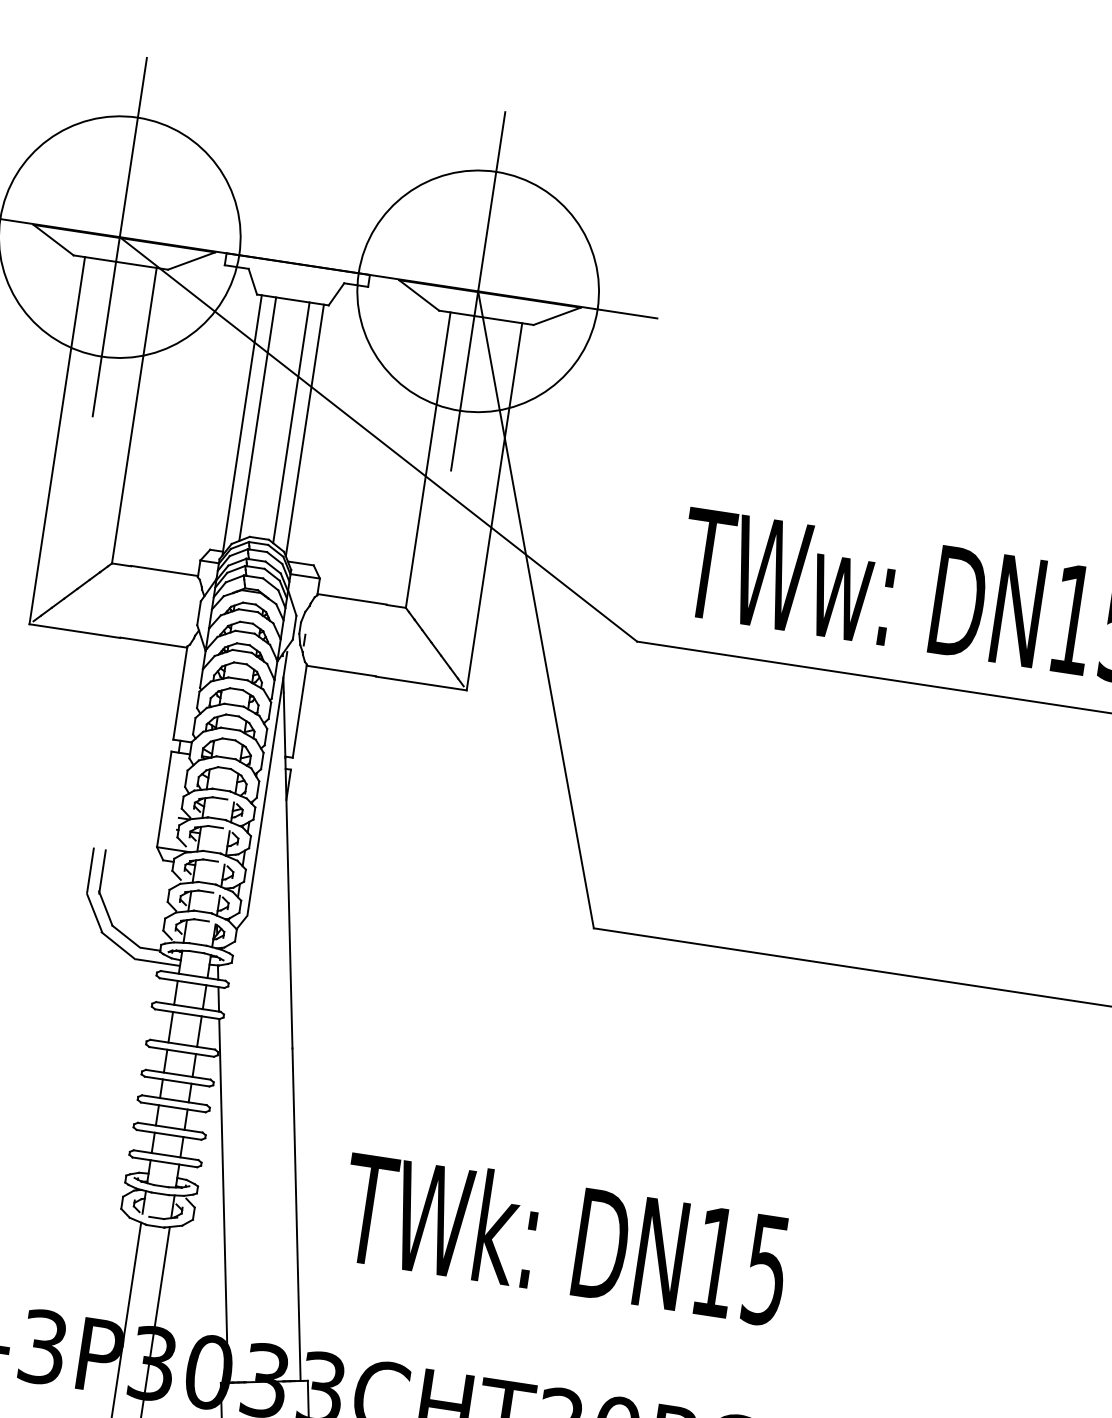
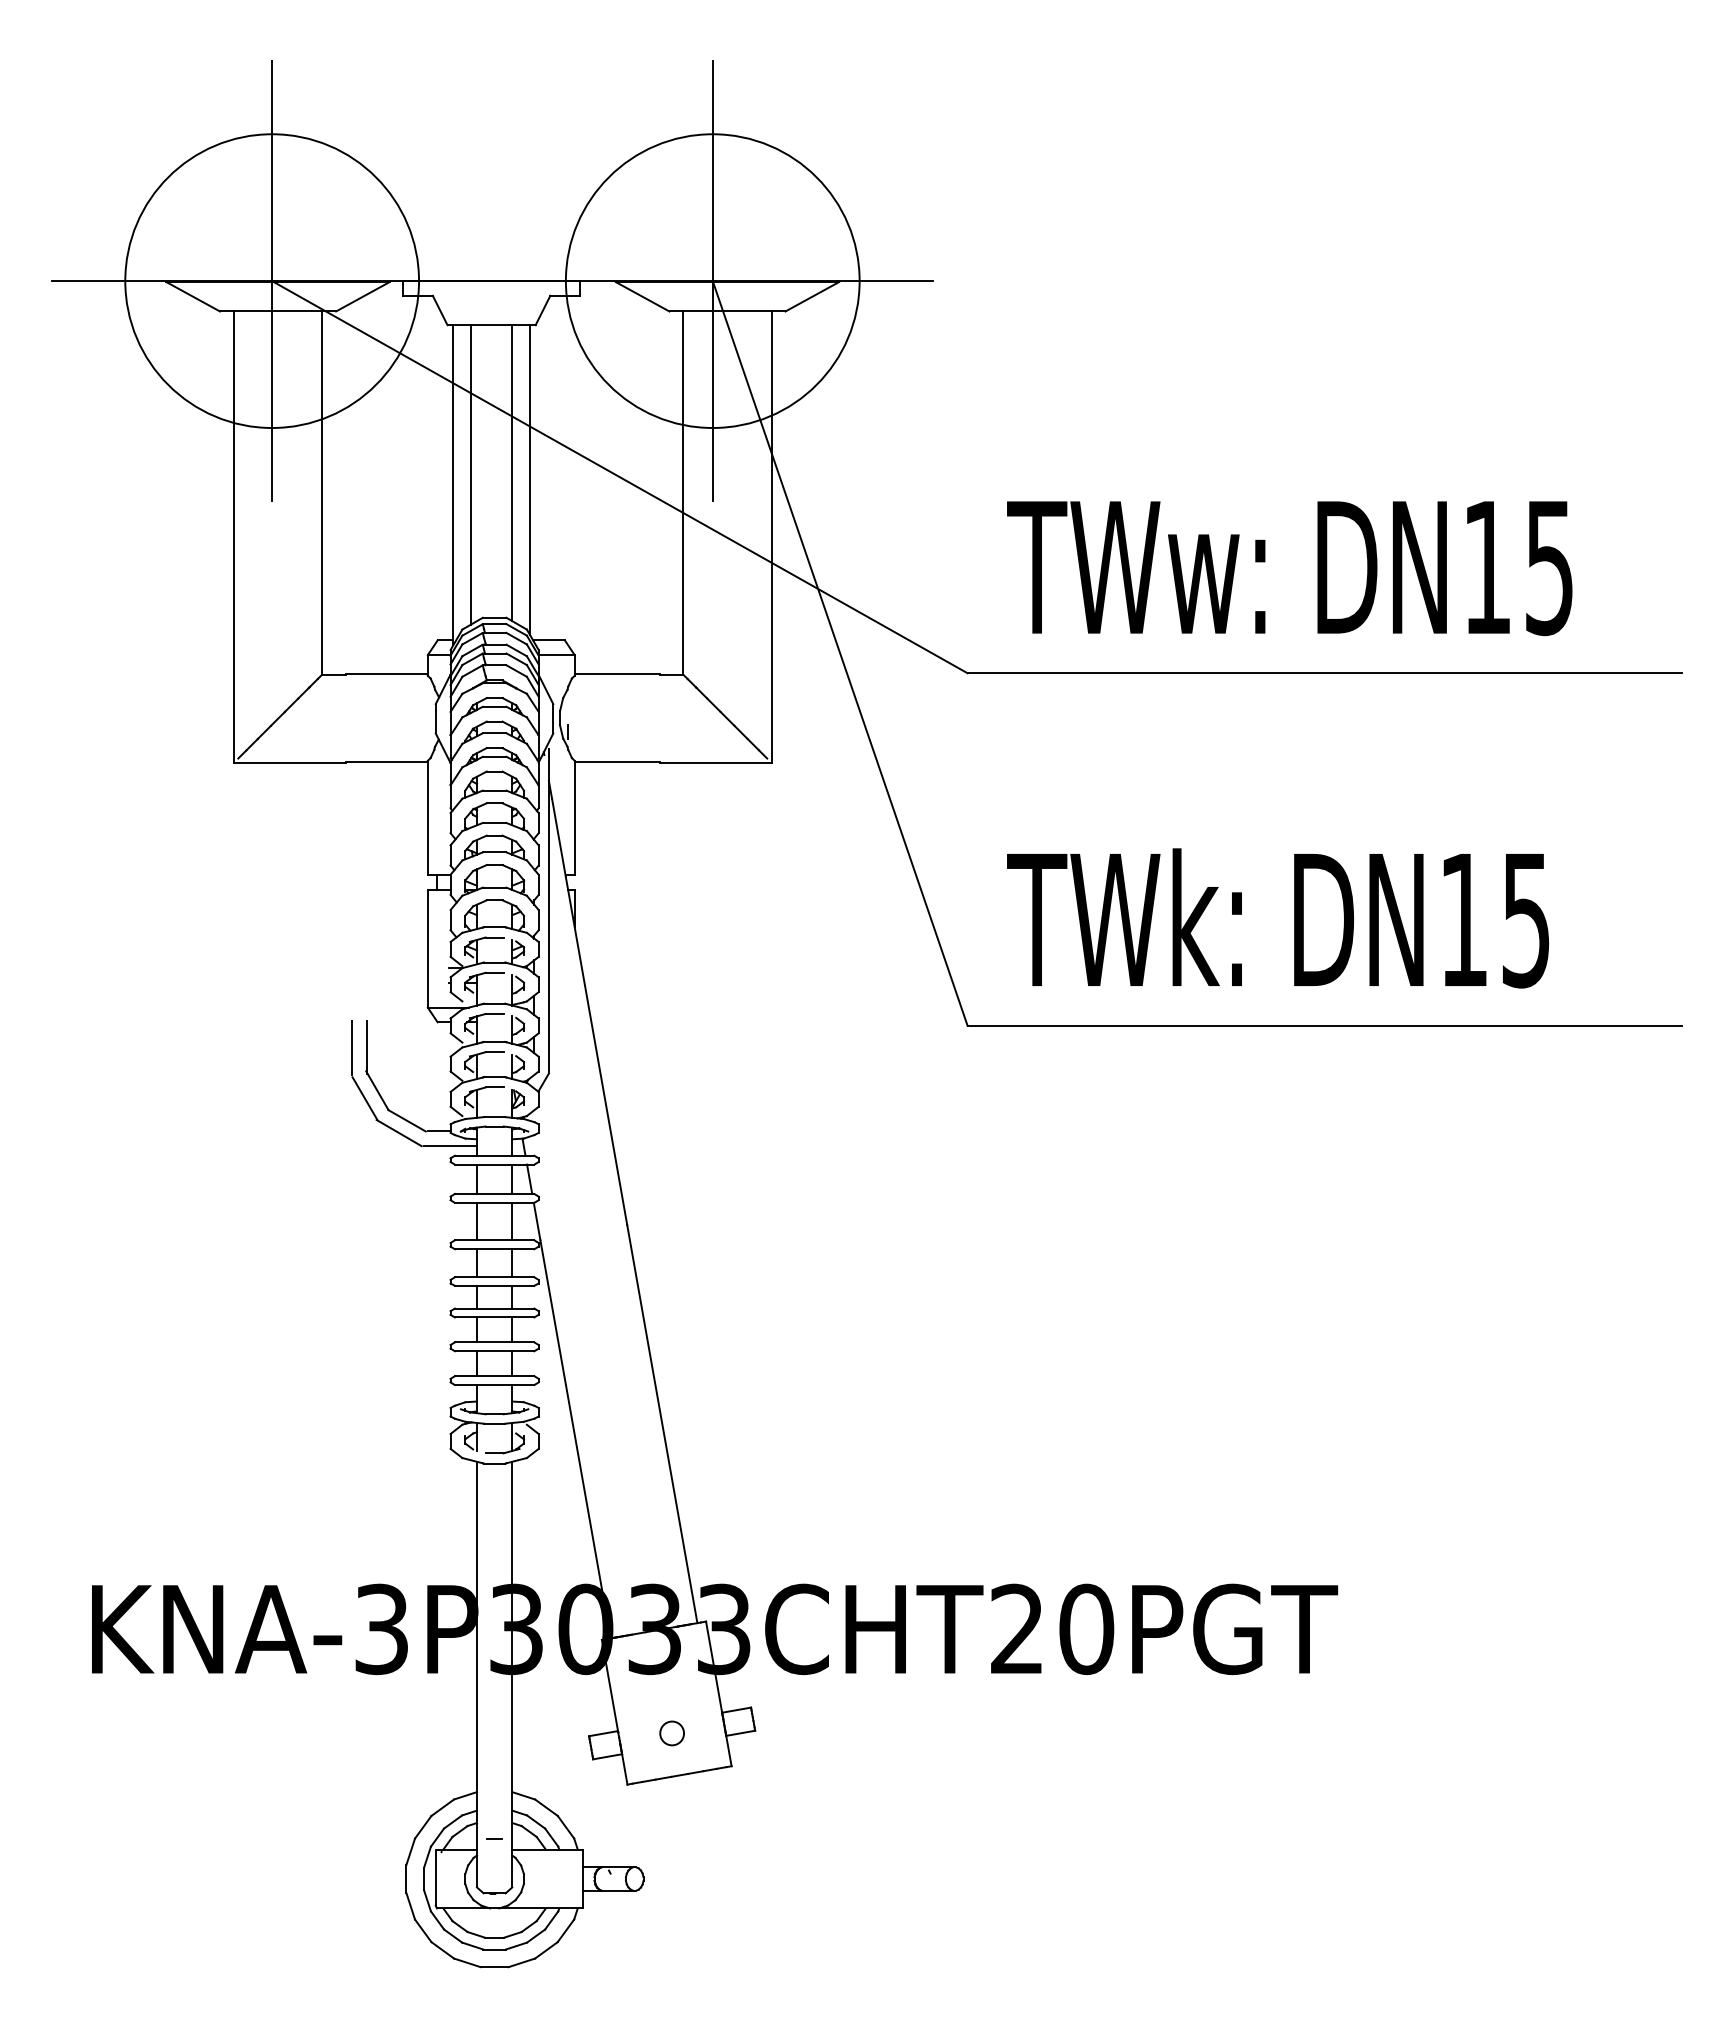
text: (564, 1238) -> (1277, 918), moved

